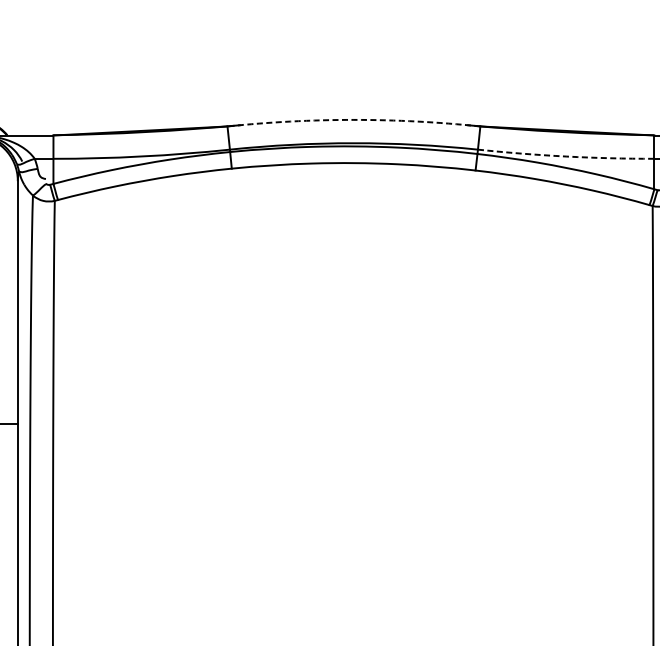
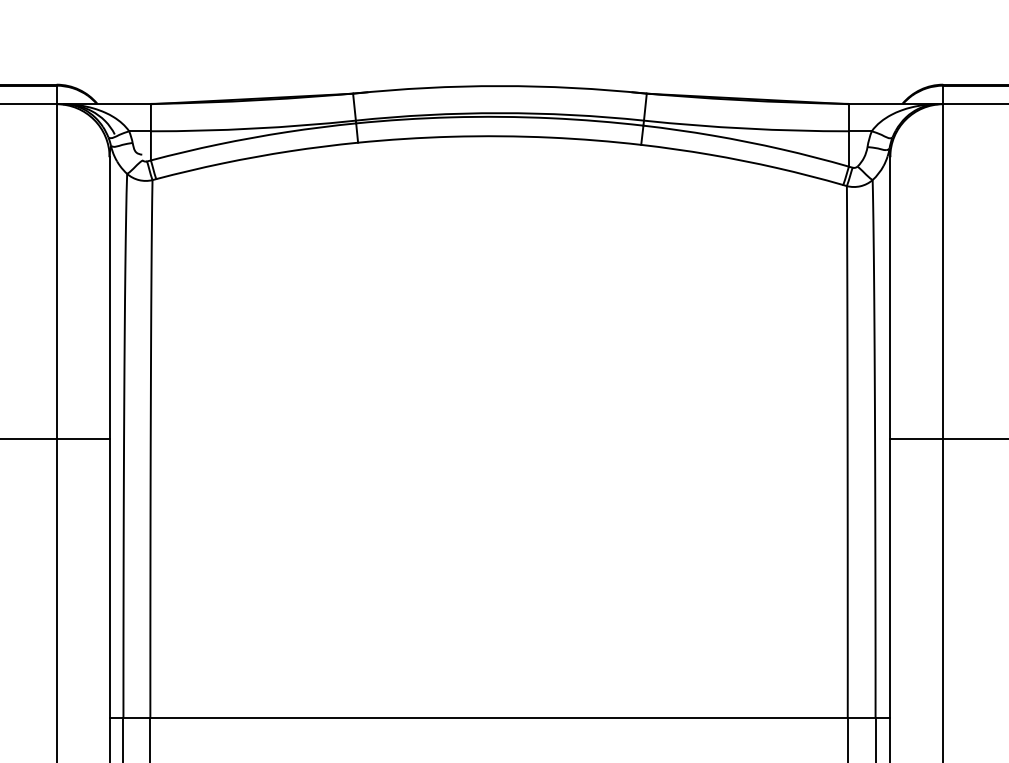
arc: (353, 120) -> (499, 86), dashed -> solid
arc: (566, 156) -> (746, 128), dashed -> solid

